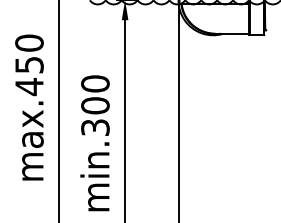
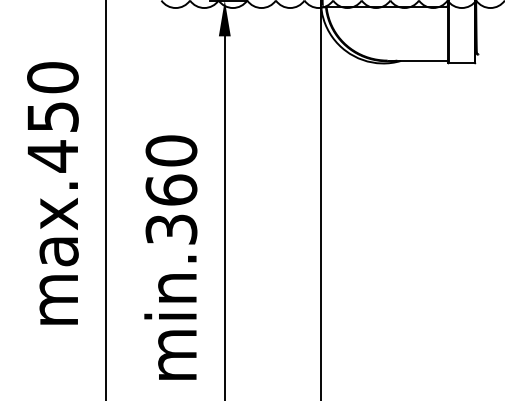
text: (95, 105) -> (171, 189), min.300 -> min.360

